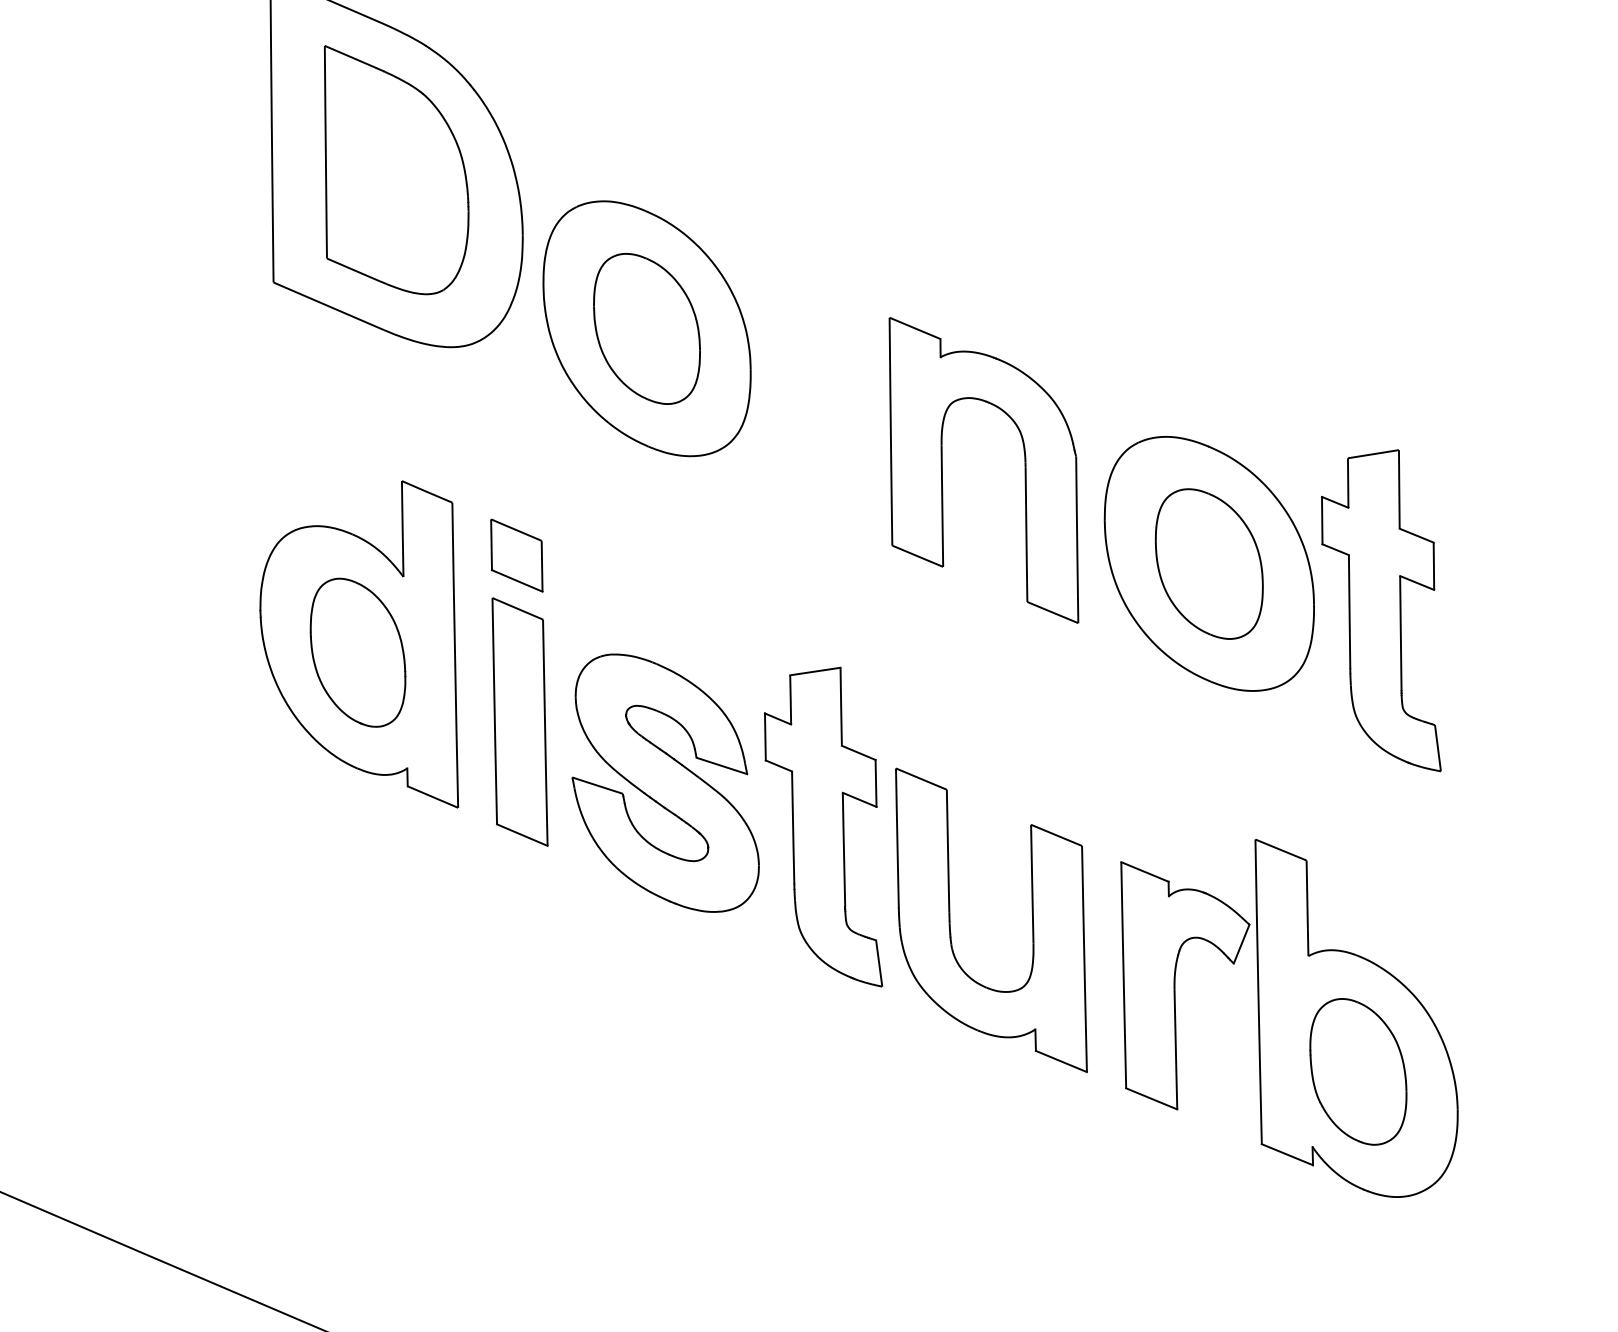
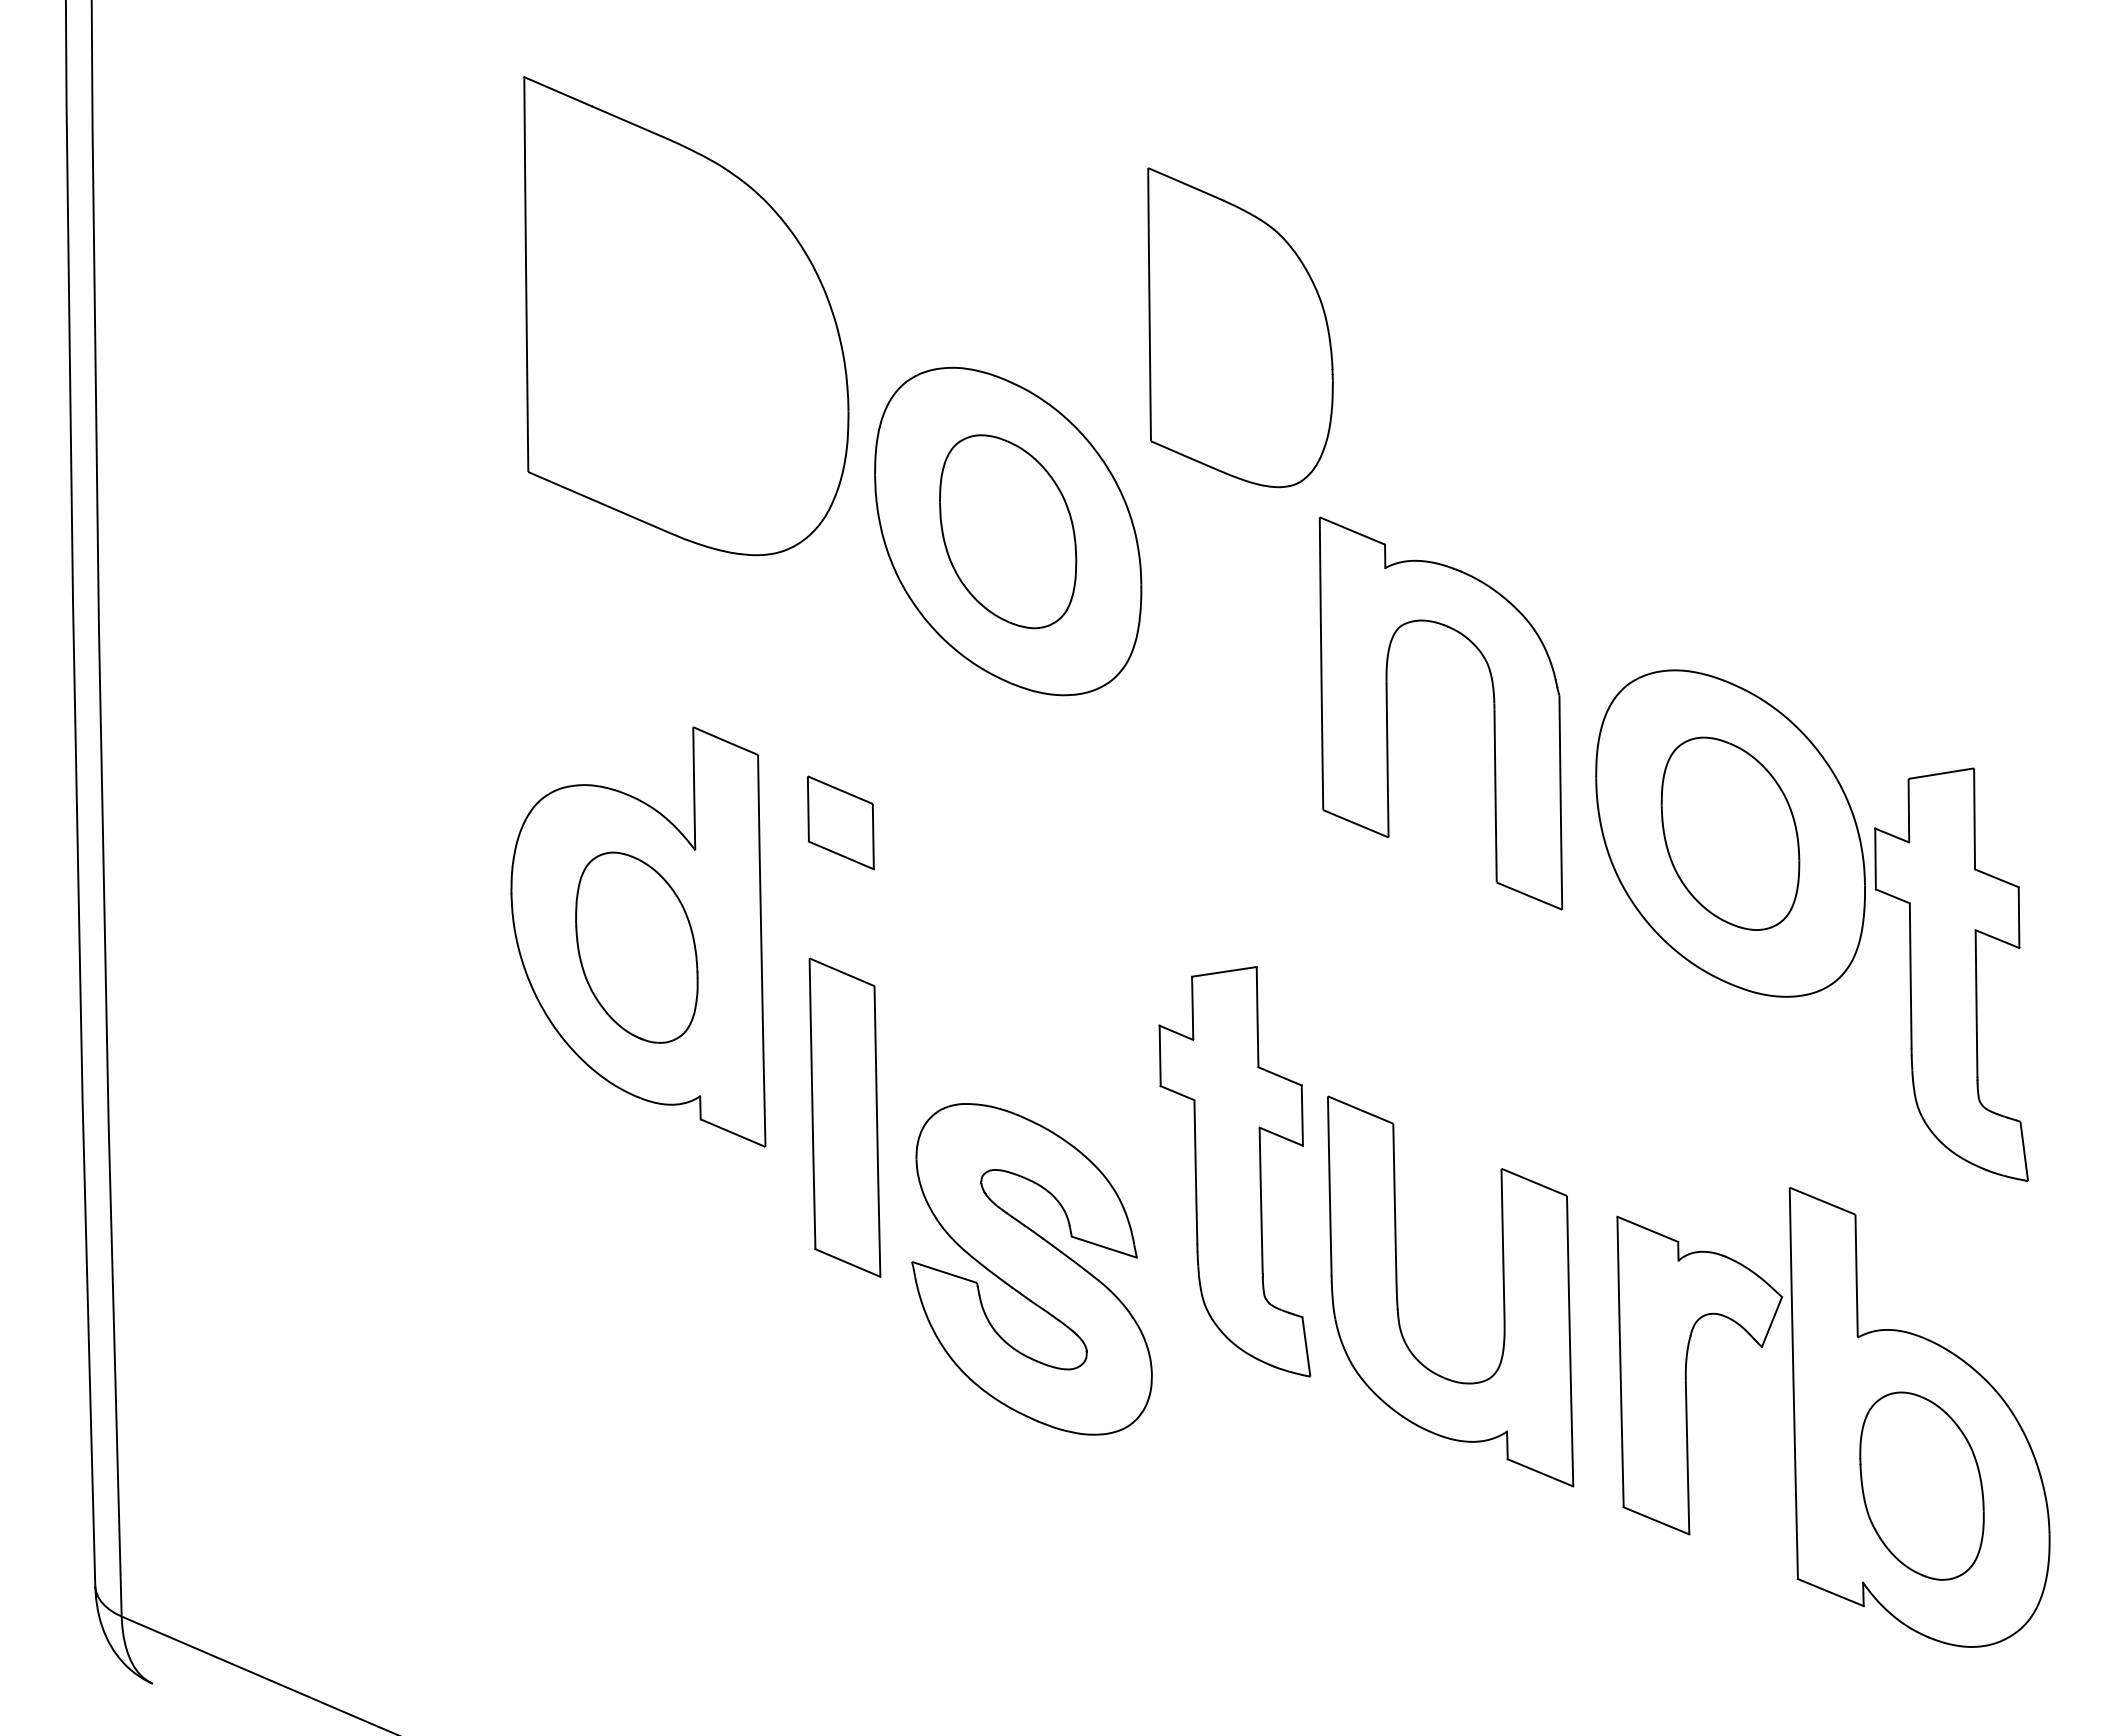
part: (396, 169) -> (1240, 327), moved
part: (1381, 610) -> (1951, 974), moved
part: (519, 721) -> (844, 1117), moved
part: (665, 783) -> (1031, 1269), moved

